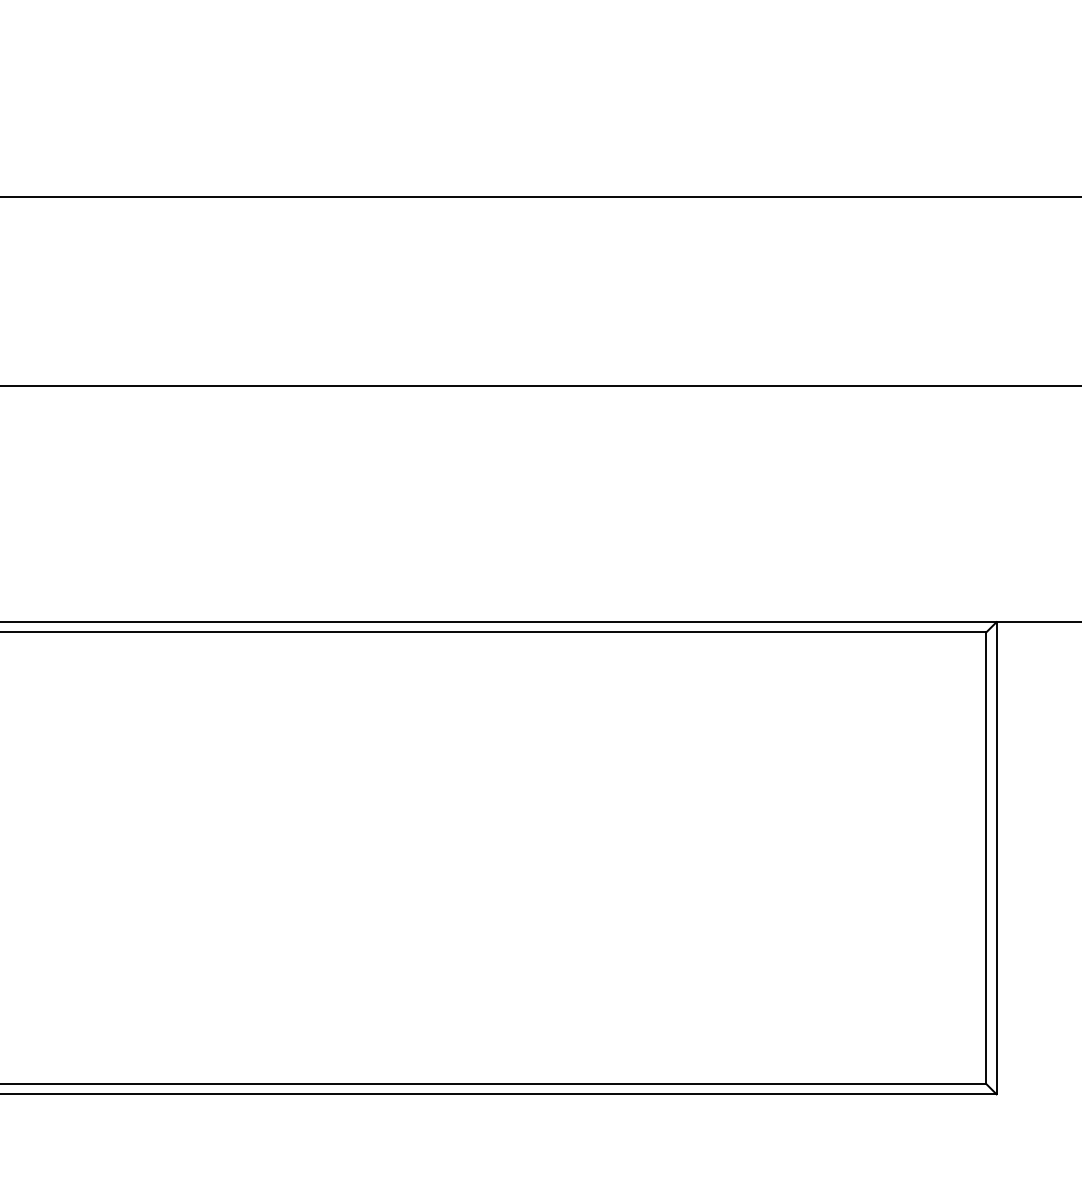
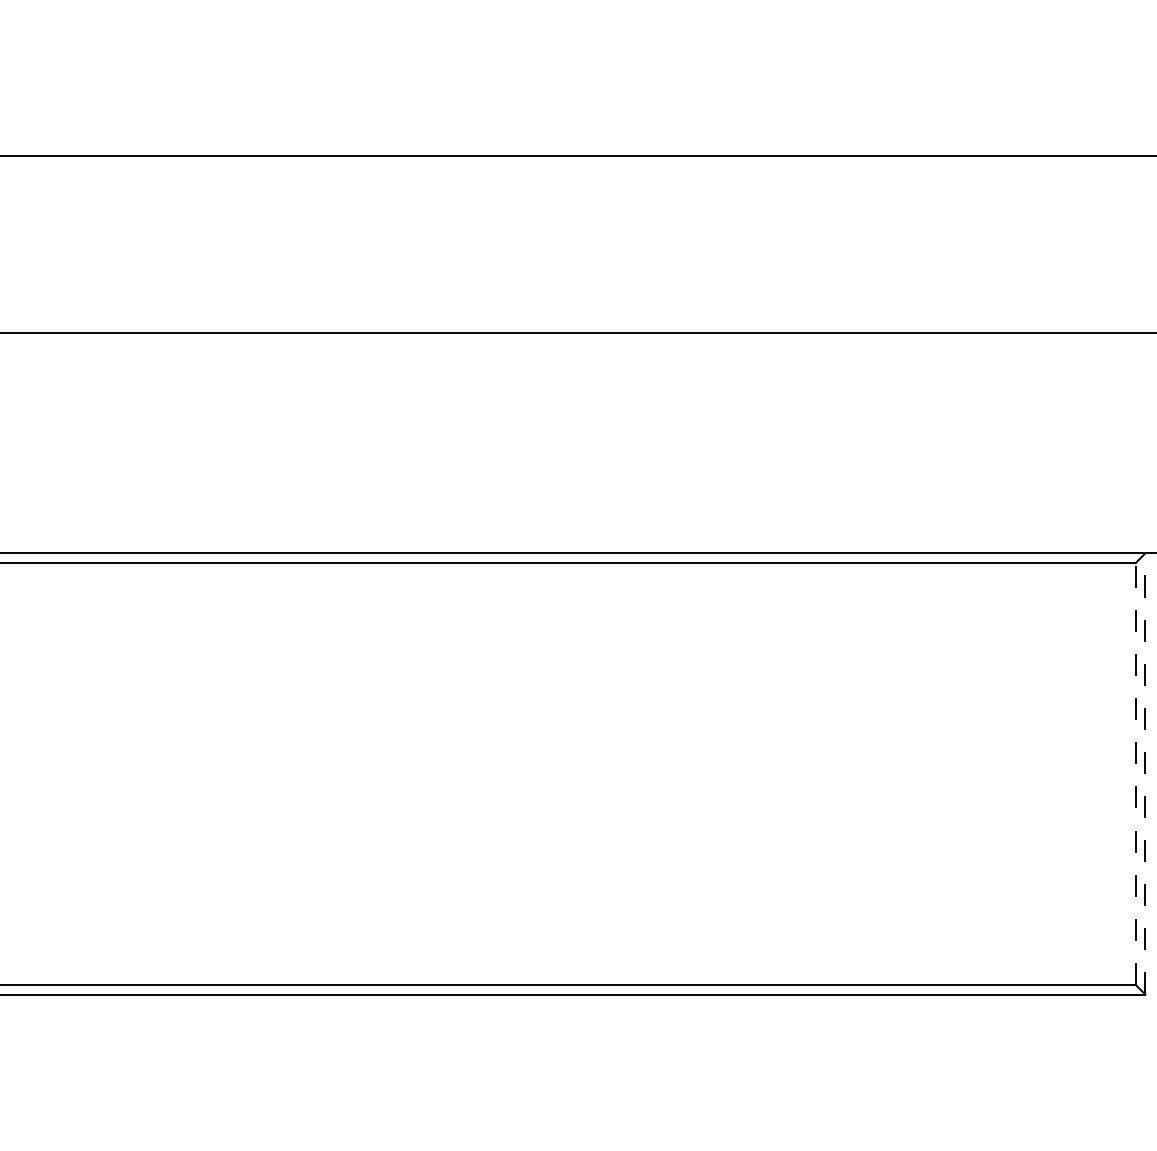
line: (986, 857) -> (1135, 773), solid -> dashed
line: (996, 857) -> (1145, 773), solid -> dashed

